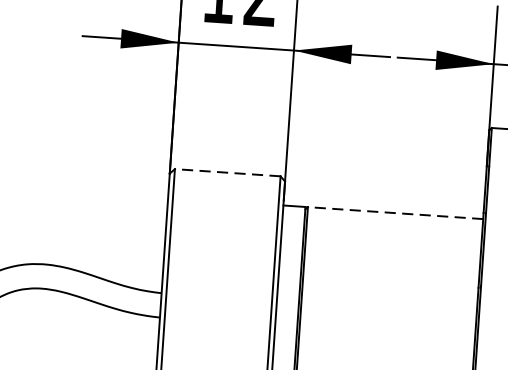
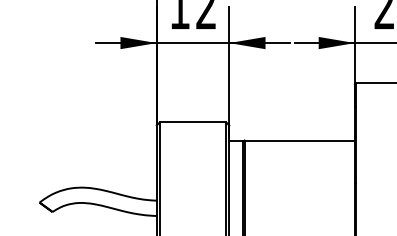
line: (226, 172) -> (192, 122), dashed -> solid
line: (395, 213) -> (299, 140), dashed -> solid

